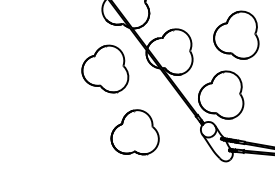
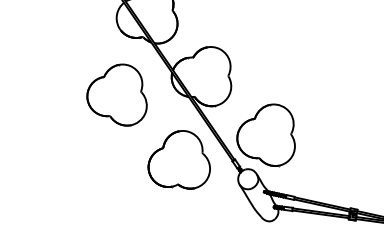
part: (235, 35) -> (288, 58), removed
part: (134, 132) -> (178, 159), moved

